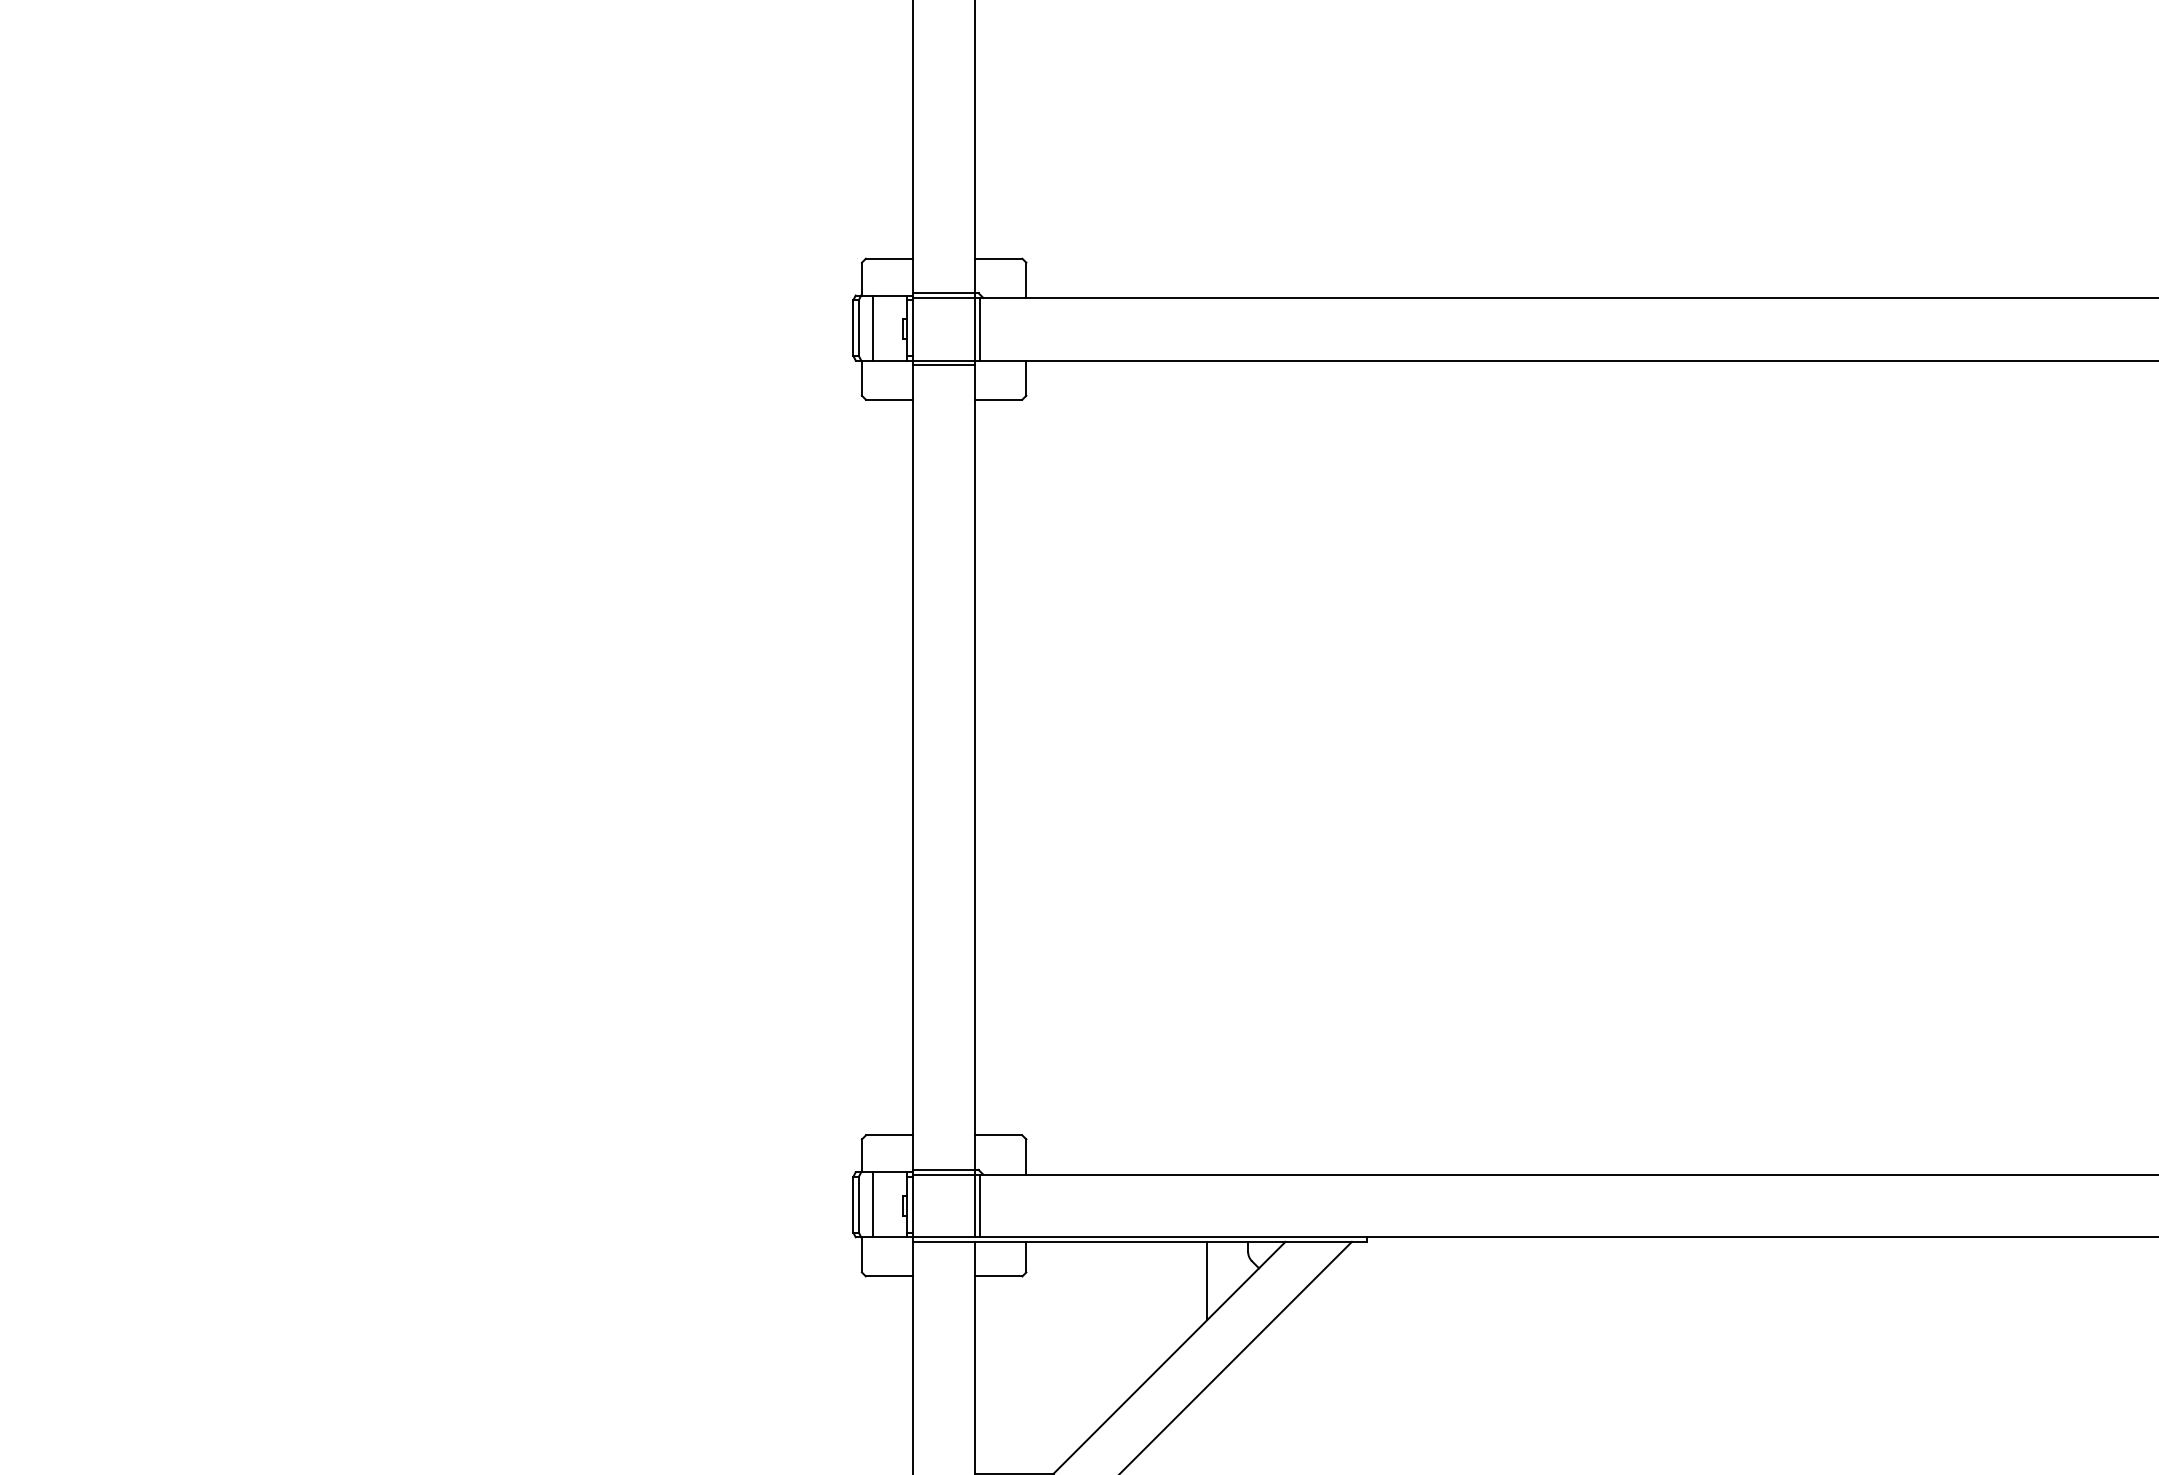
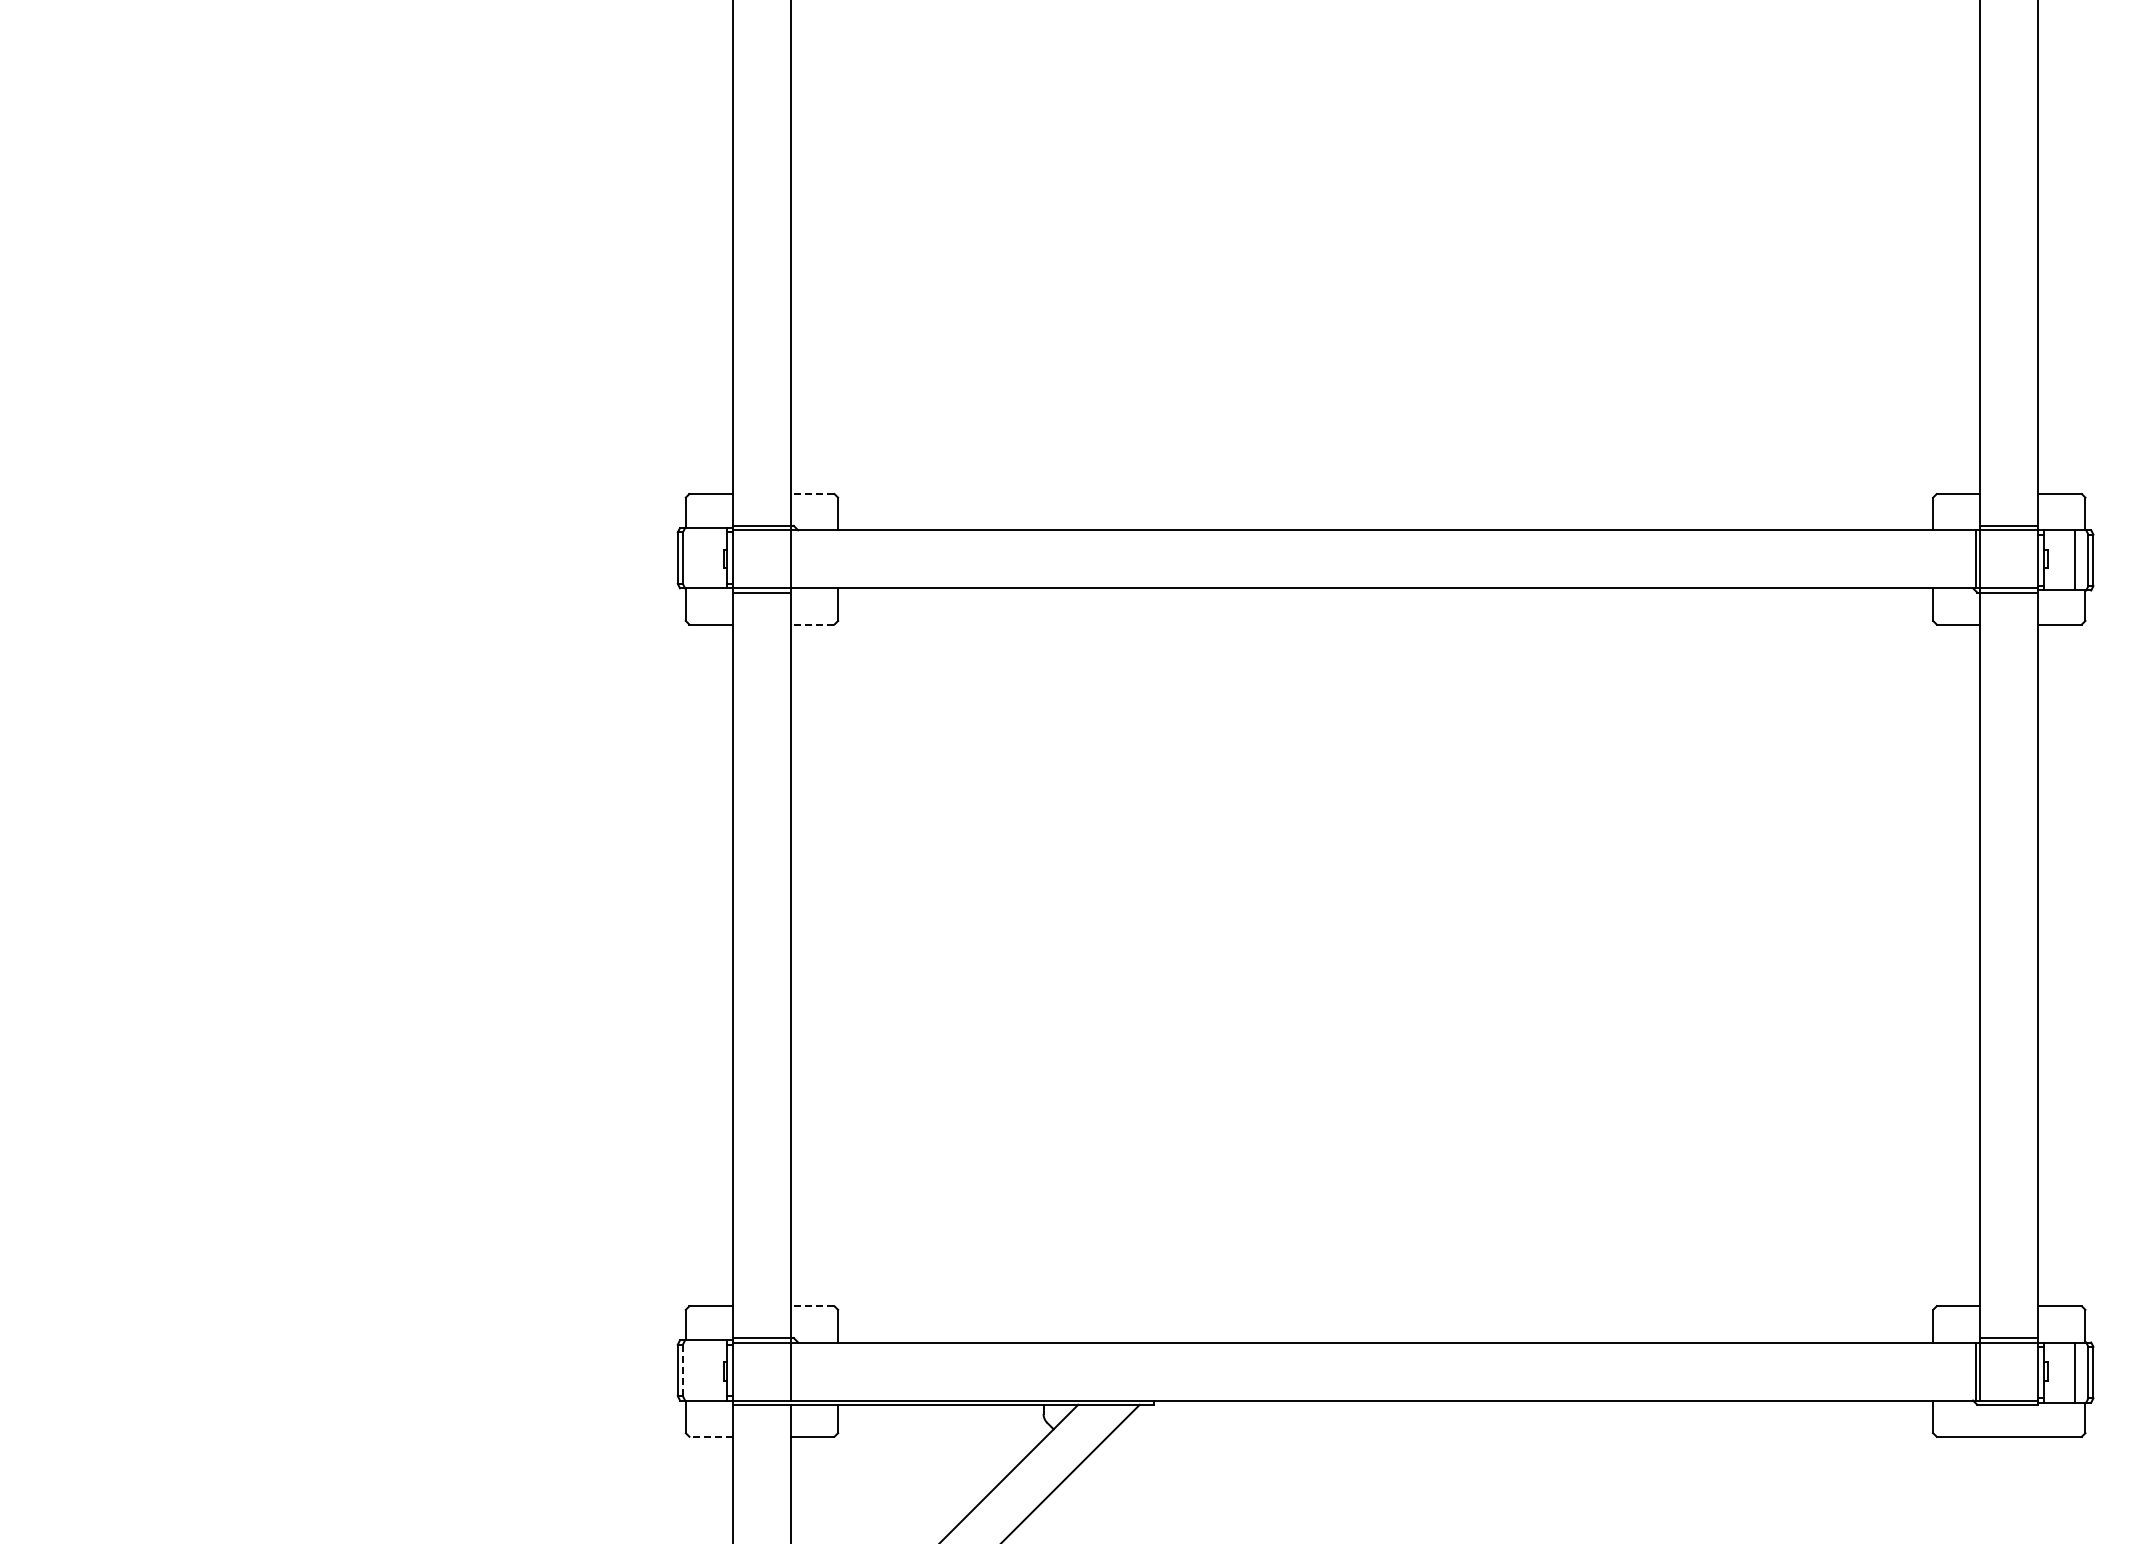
line: (998, 259) -> (812, 494), solid -> dashed
line: (873, 328) -> (696, 558), removed
line: (980, 329) -> (795, 559), removed
line: (998, 399) -> (812, 624), solid -> dashed
line: (998, 1135) -> (812, 1306), solid -> dashed
line: (858, 1204) -> (682, 1370), solid -> dashed
line: (873, 1204) -> (696, 1370), removed
line: (980, 1205) -> (795, 1371), removed
line: (889, 1276) -> (711, 1436), solid -> dashed
line: (1207, 1280) -> (1005, 1440), removed

